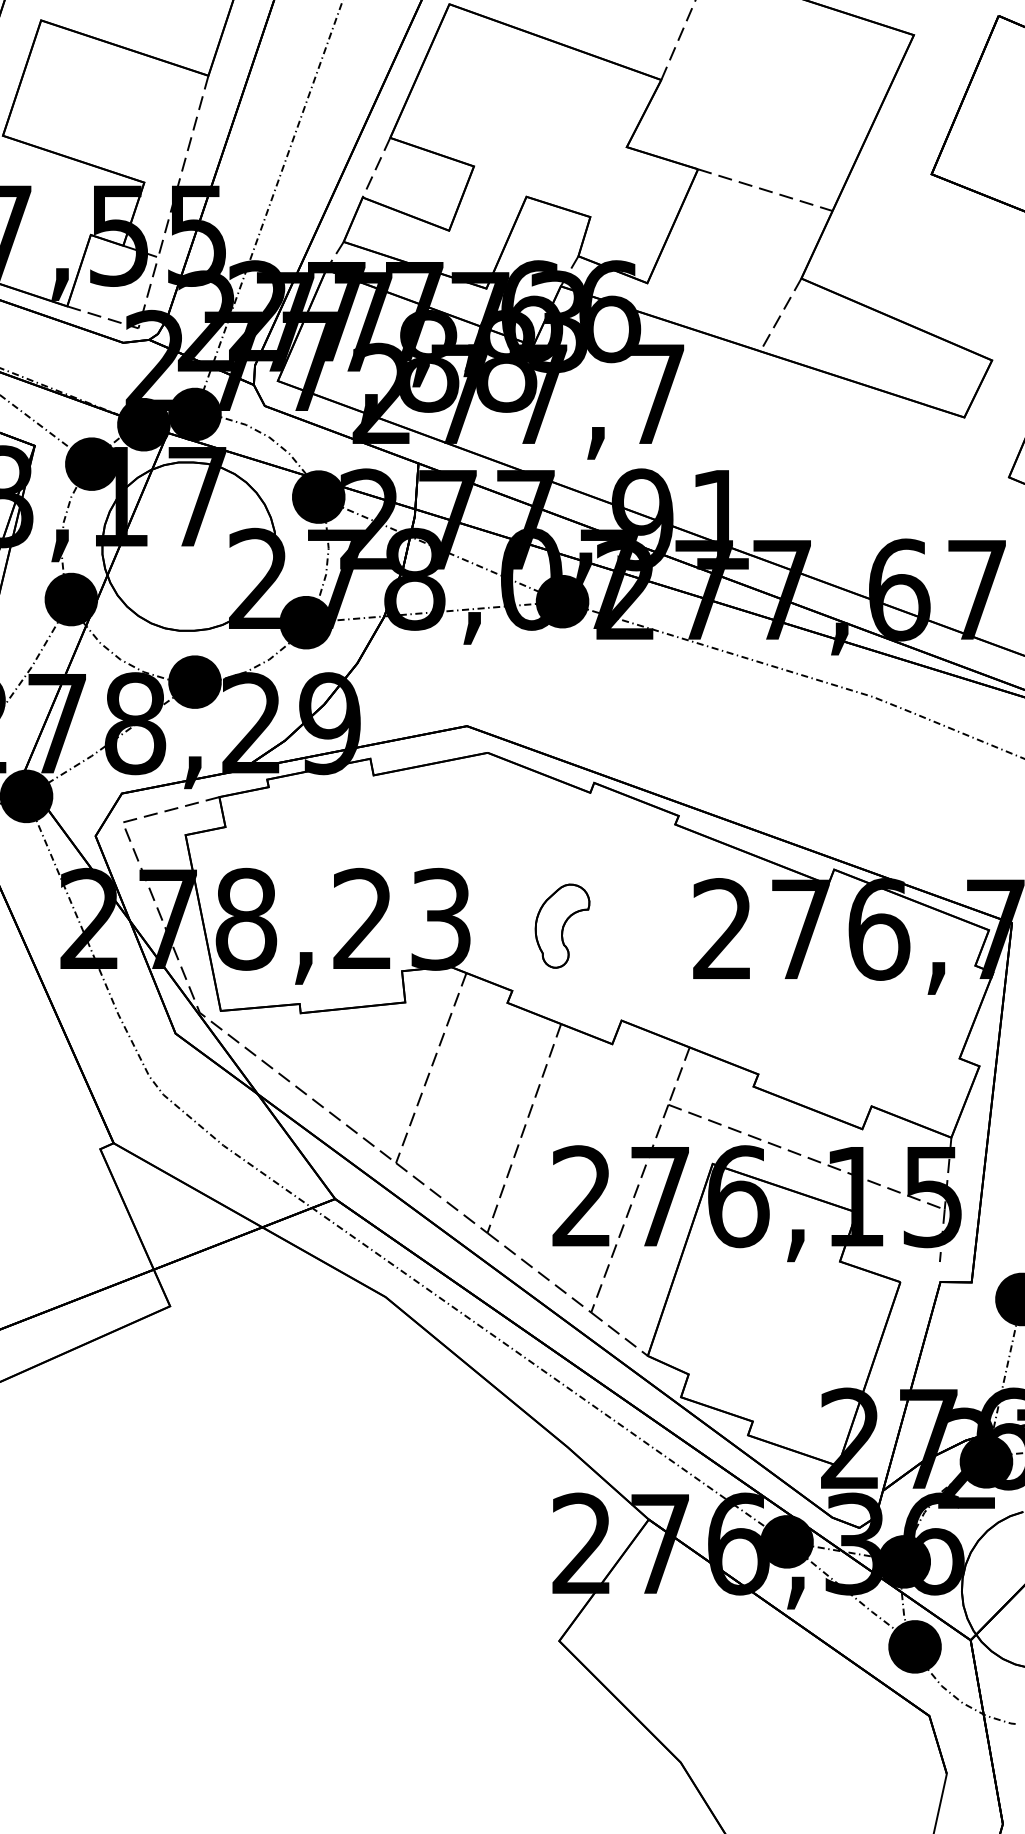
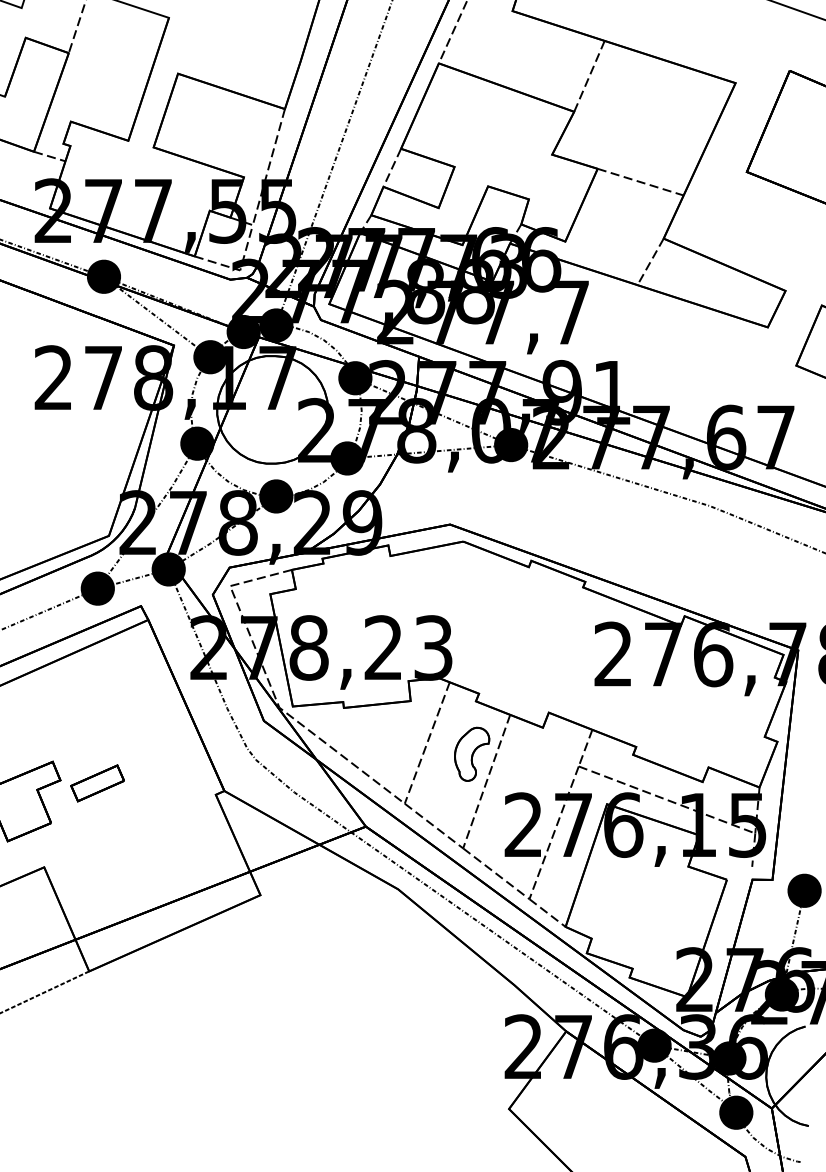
part: (563, 924) -> (472, 753), moved

